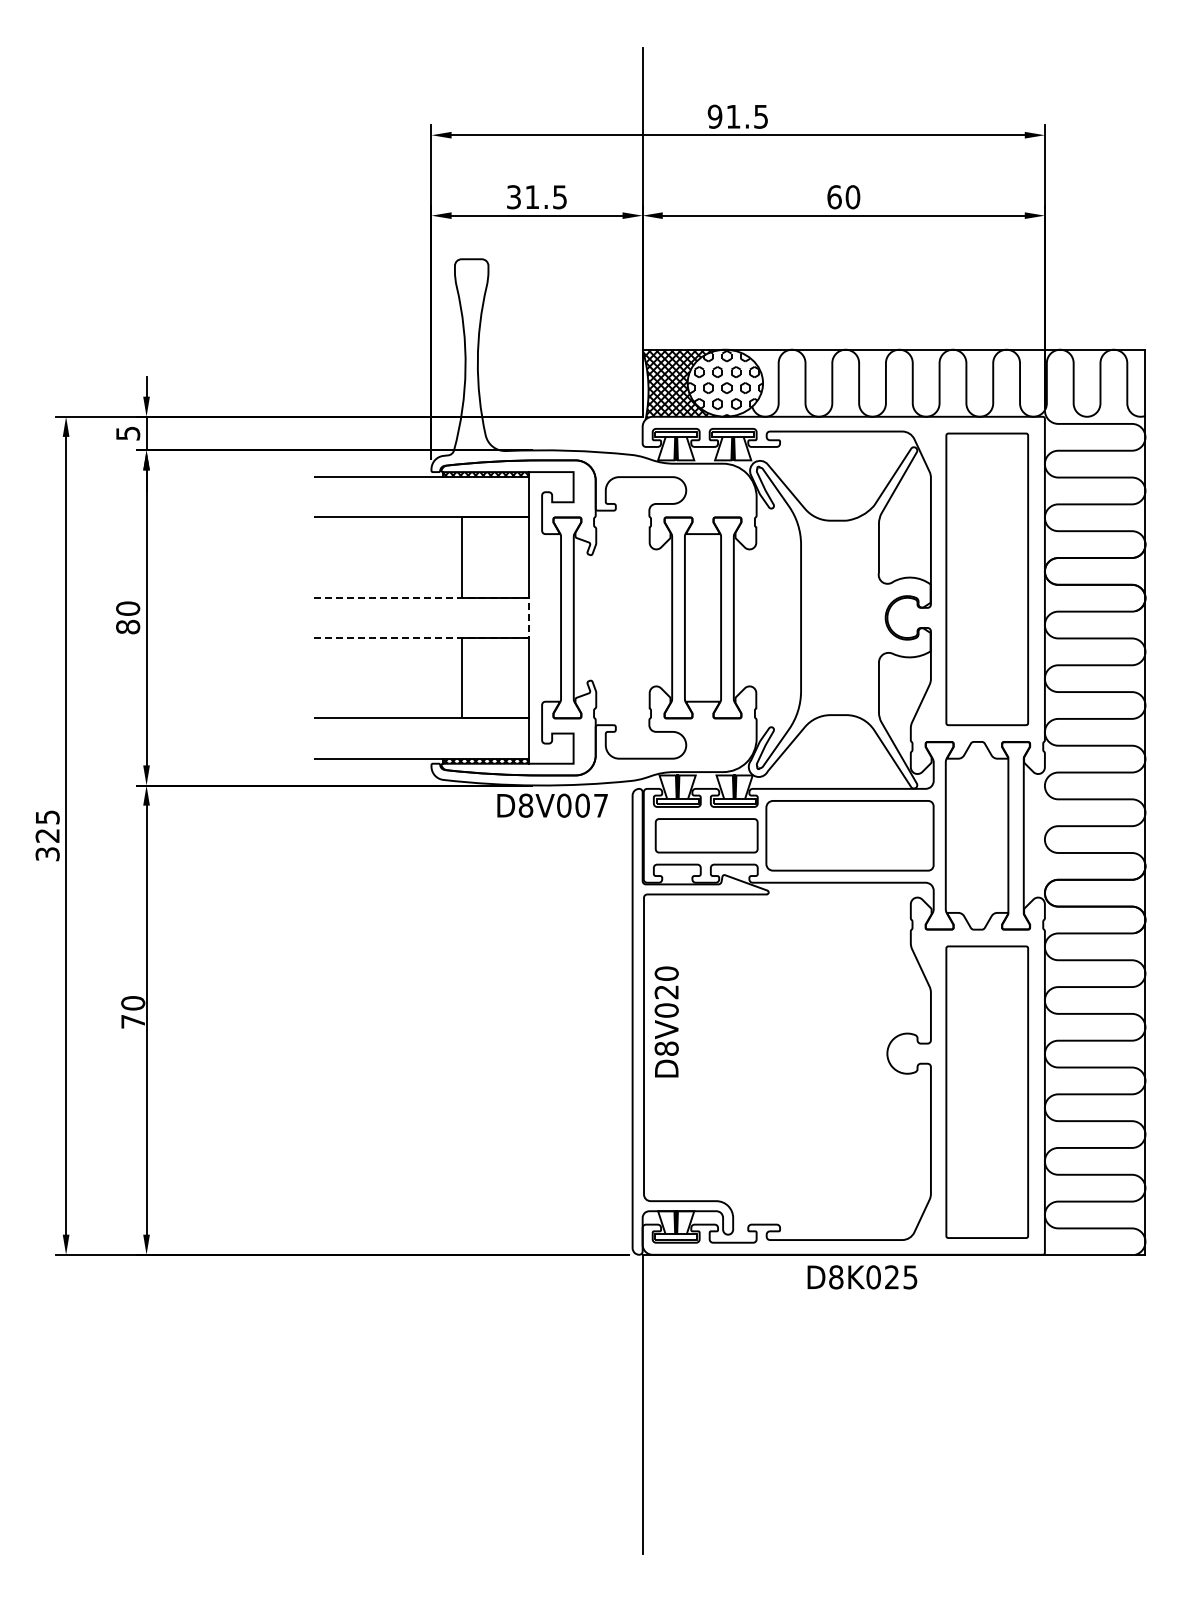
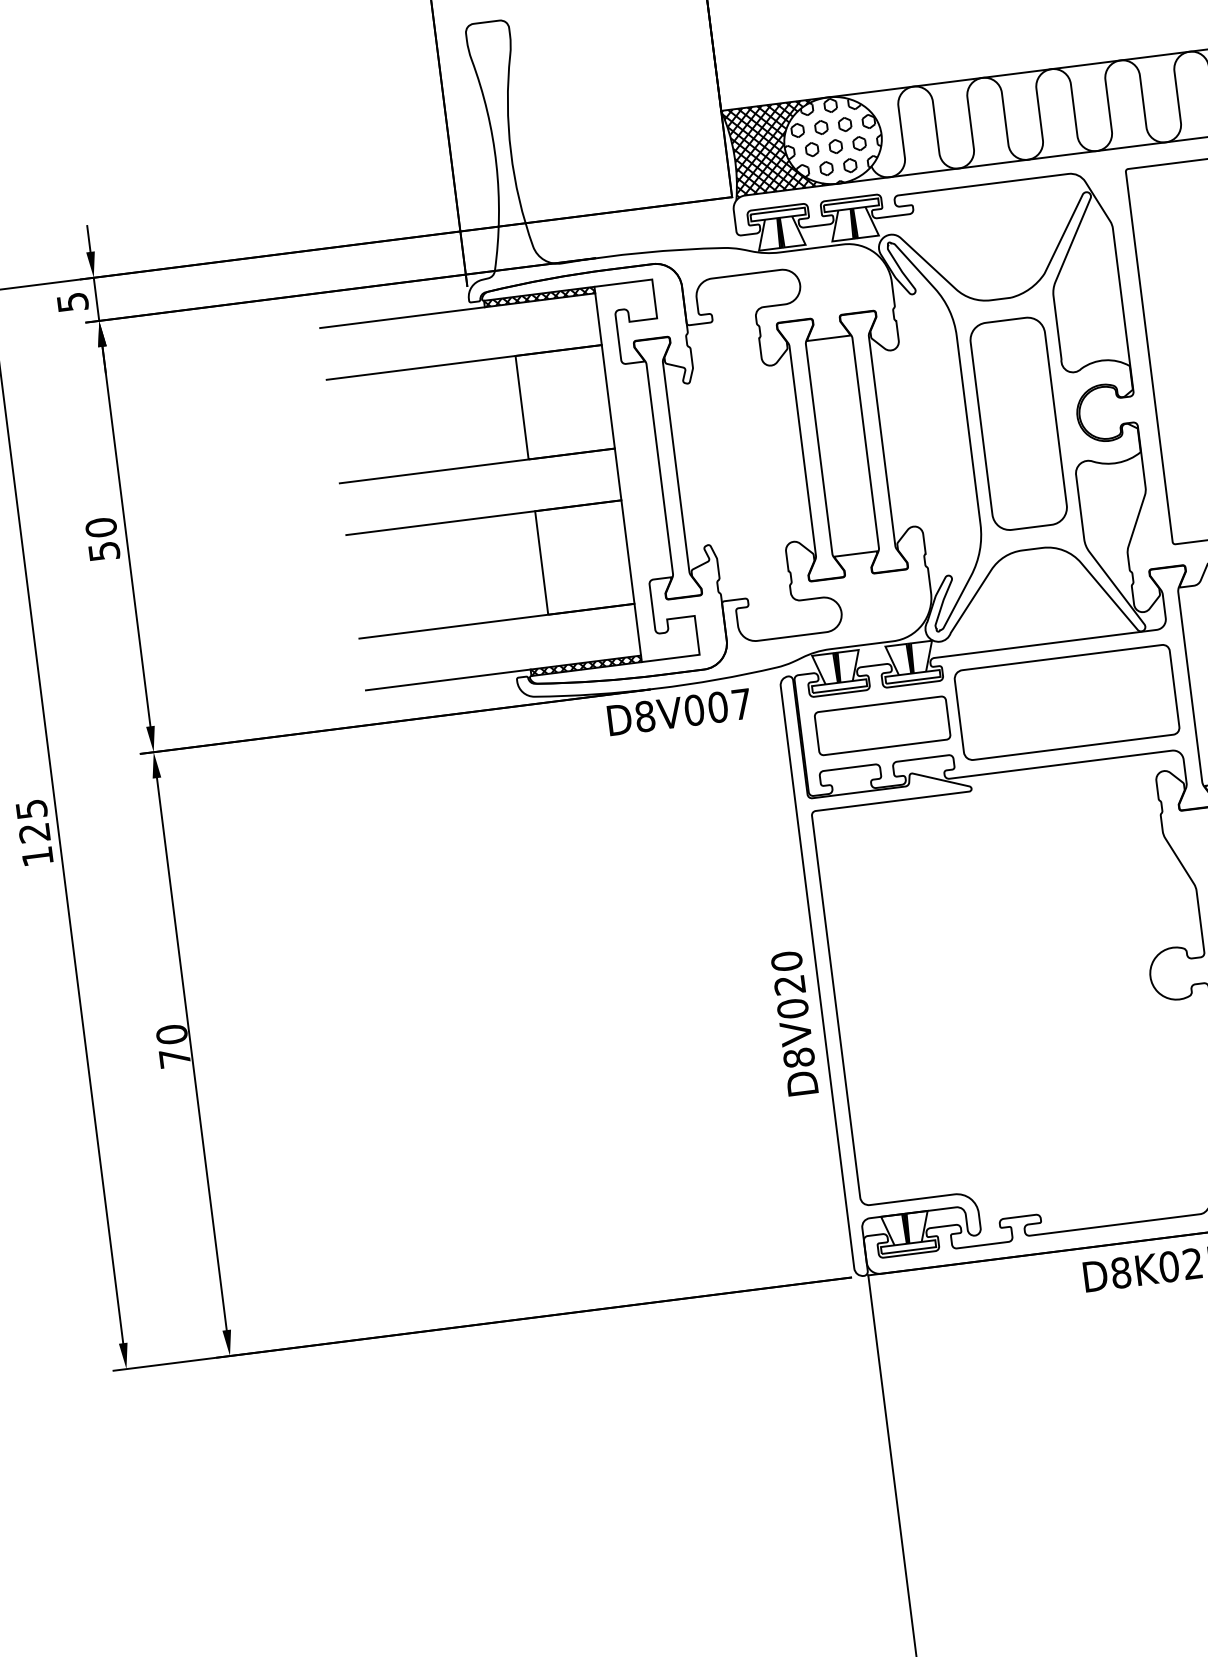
part: (839, 617) -> (1017, 423), added
line: (528, 618) -> (618, 475), dashed -> solid
text: (128, 627) -> (104, 551), 80 -> 50
text: (47, 854) -> (37, 857), 325 -> 125
text: (666, 1021) -> (794, 1022), moved

